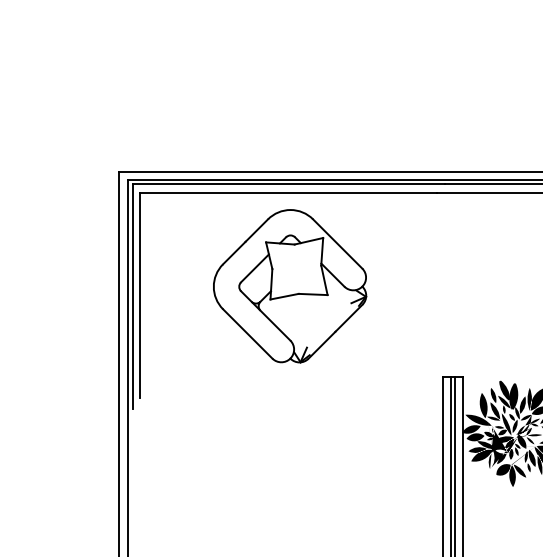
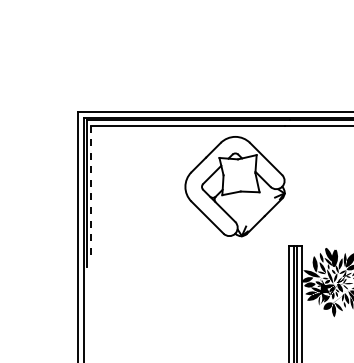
part: (289, 286) -> (234, 186), moved
line: (140, 295) -> (91, 192), solid -> dashed

